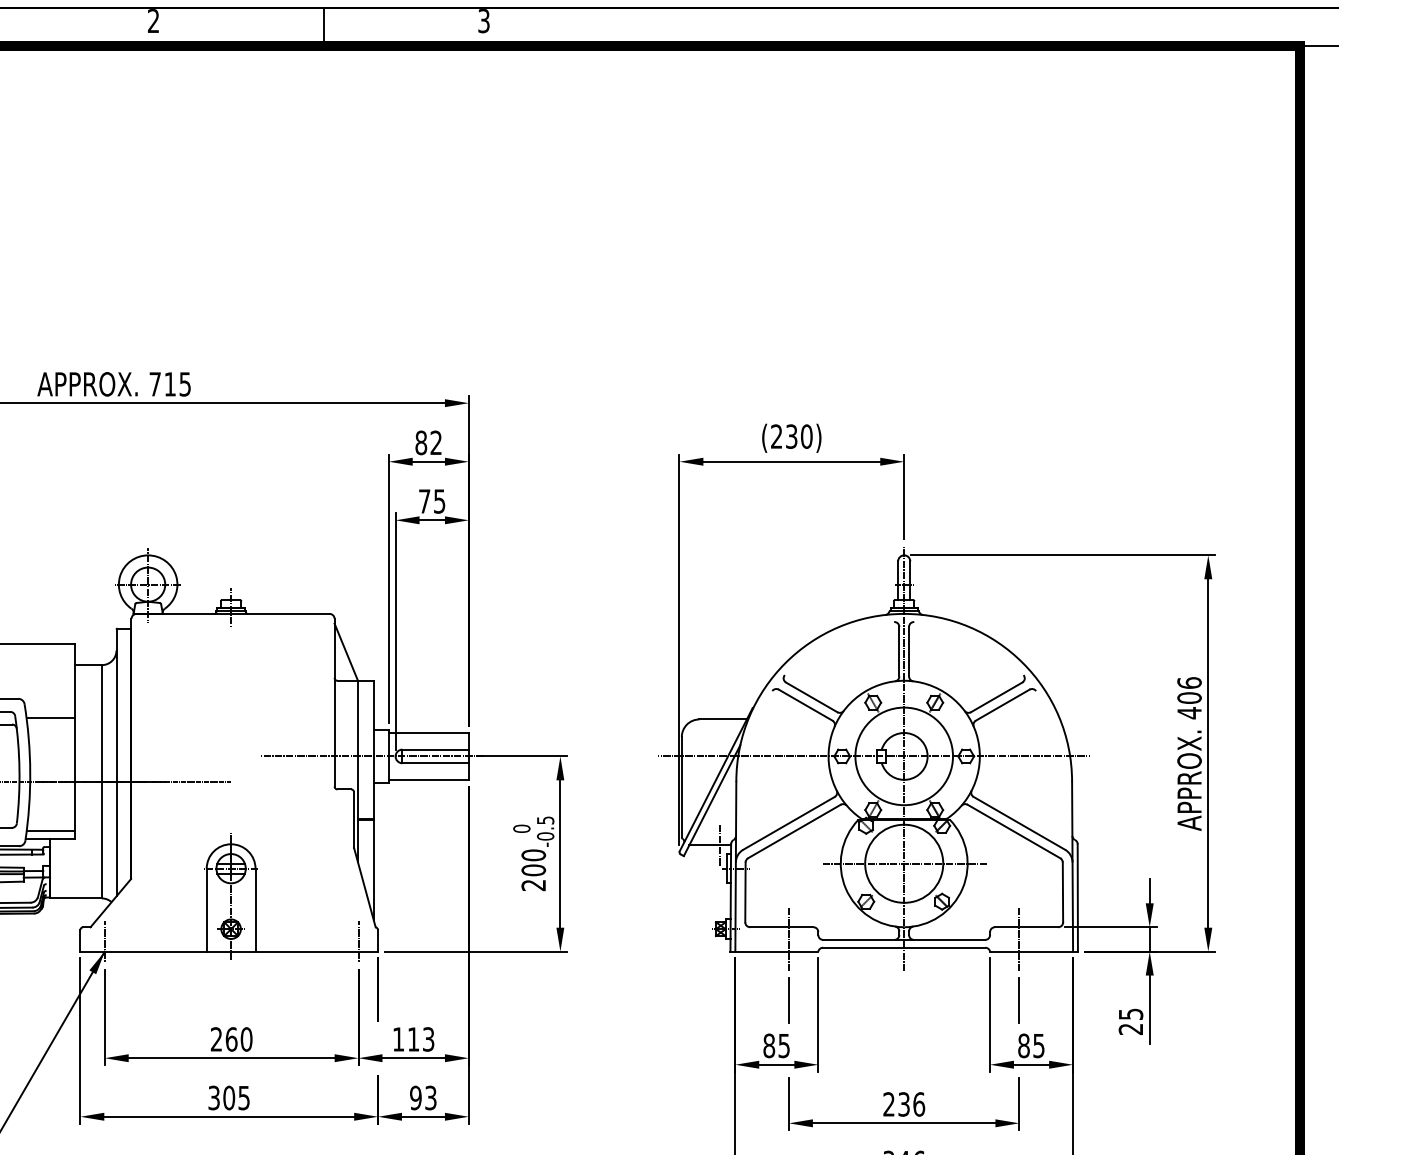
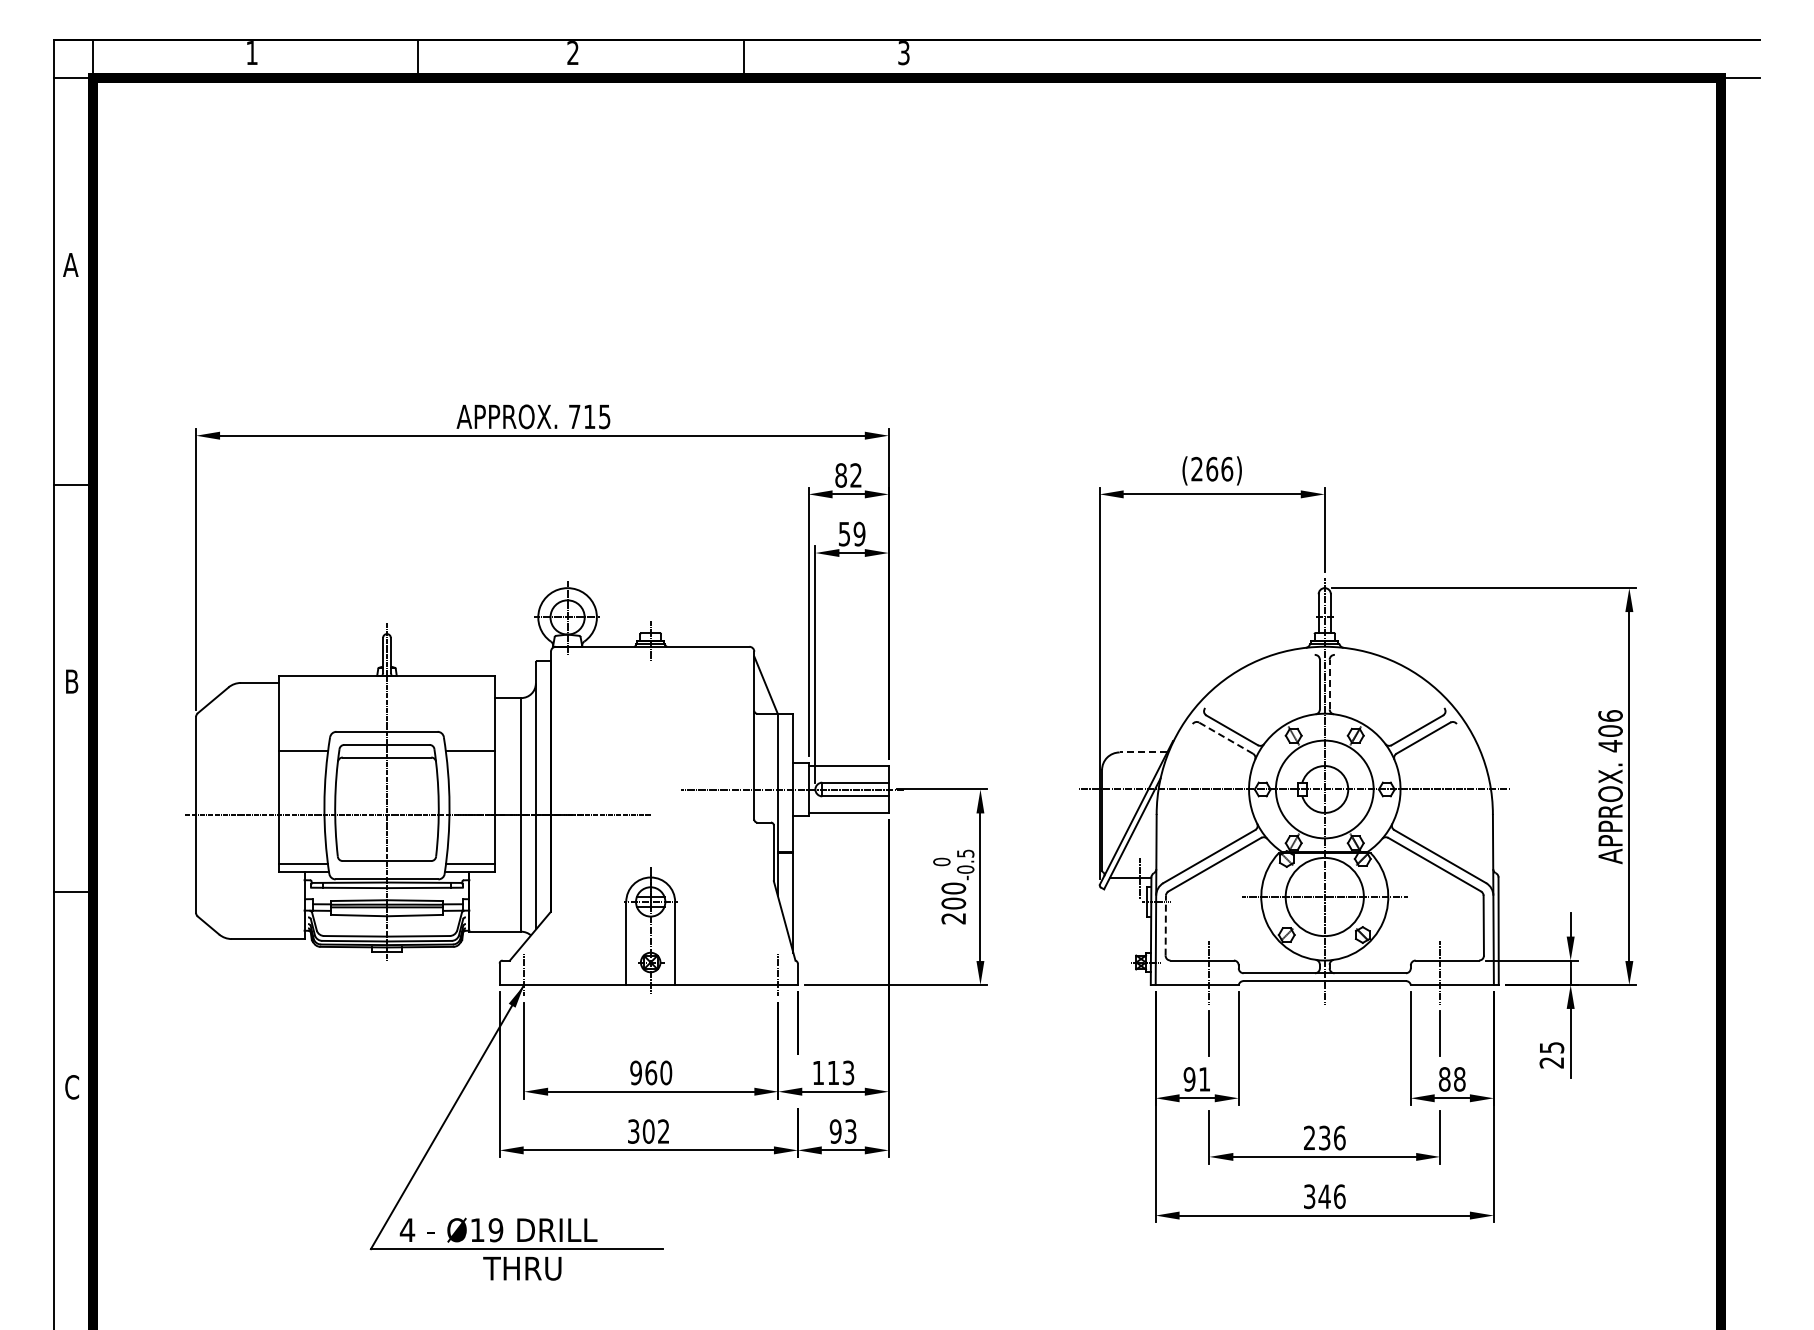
text: (799, 435) -> (1219, 468), (230) -> (266)
text: (432, 500) -> (852, 533), 75 -> 59
line: (908, 651) -> (1329, 684), solid -> dashed
line: (805, 704) -> (1225, 737), solid -> dashed
line: (723, 719) -> (1143, 752), solid -> dashed
line: (745, 892) -> (1165, 925), solid -> dashed
text: (215, 1039) -> (635, 1072), 260 -> 960
text: (776, 1045) -> (1196, 1079), 85 -> 91
text: (1038, 1045) -> (1459, 1079), 85 -> 88
text: (243, 1097) -> (663, 1131), 305 -> 302

